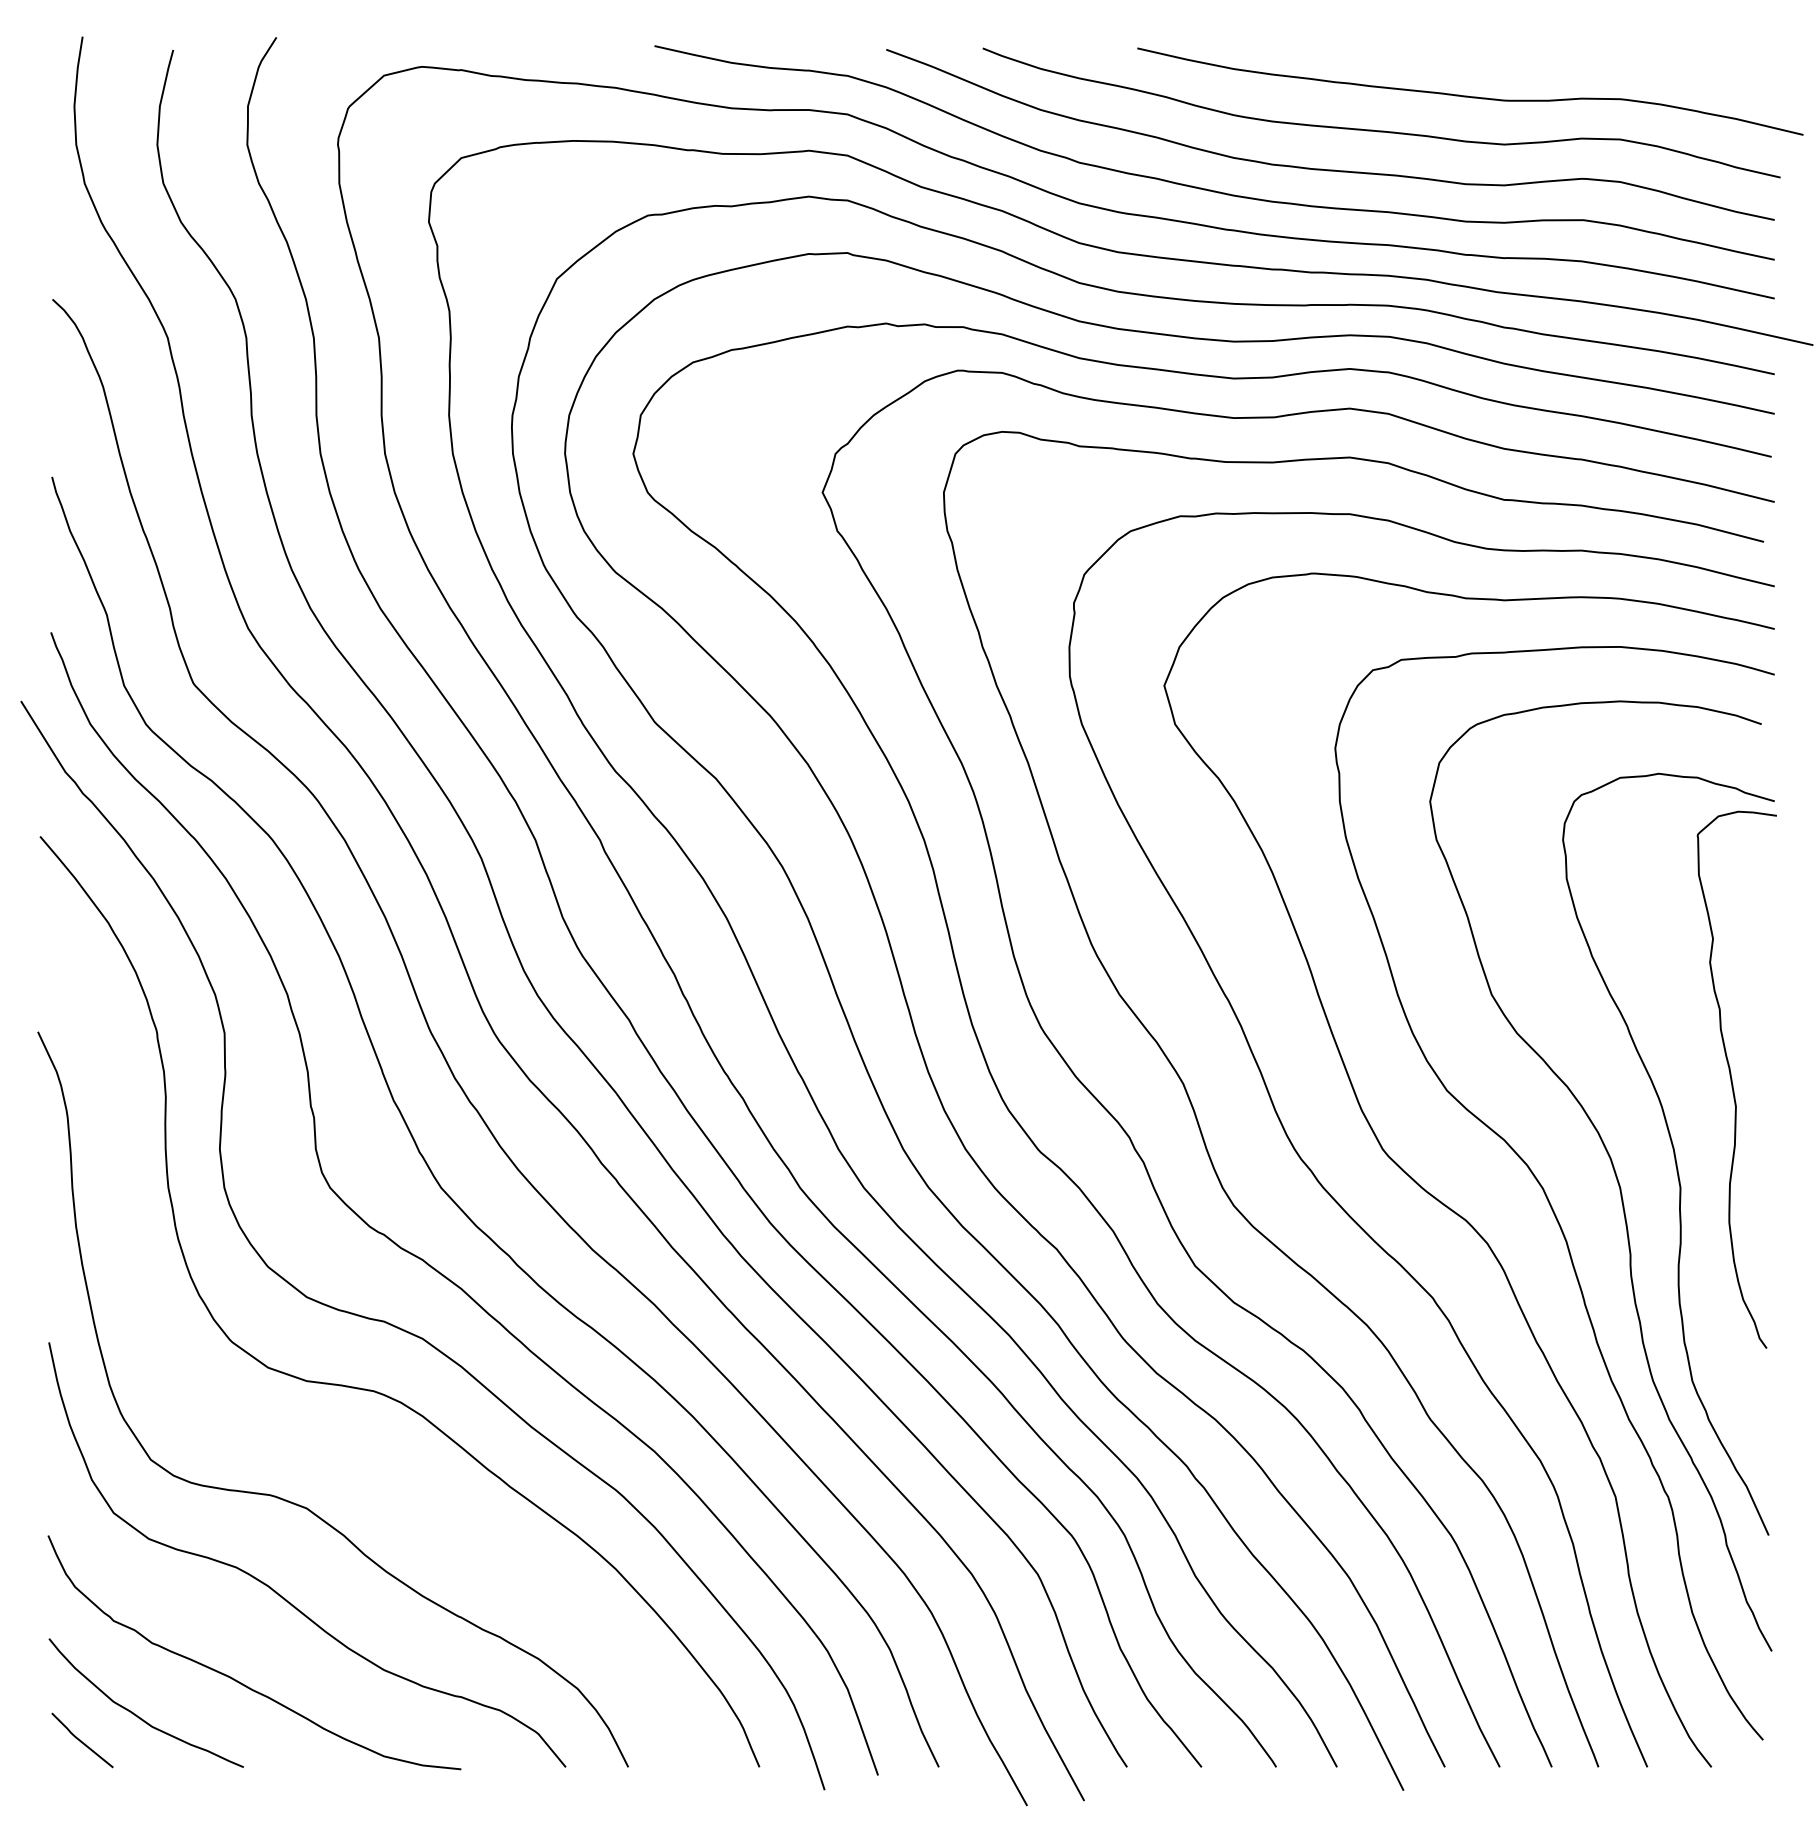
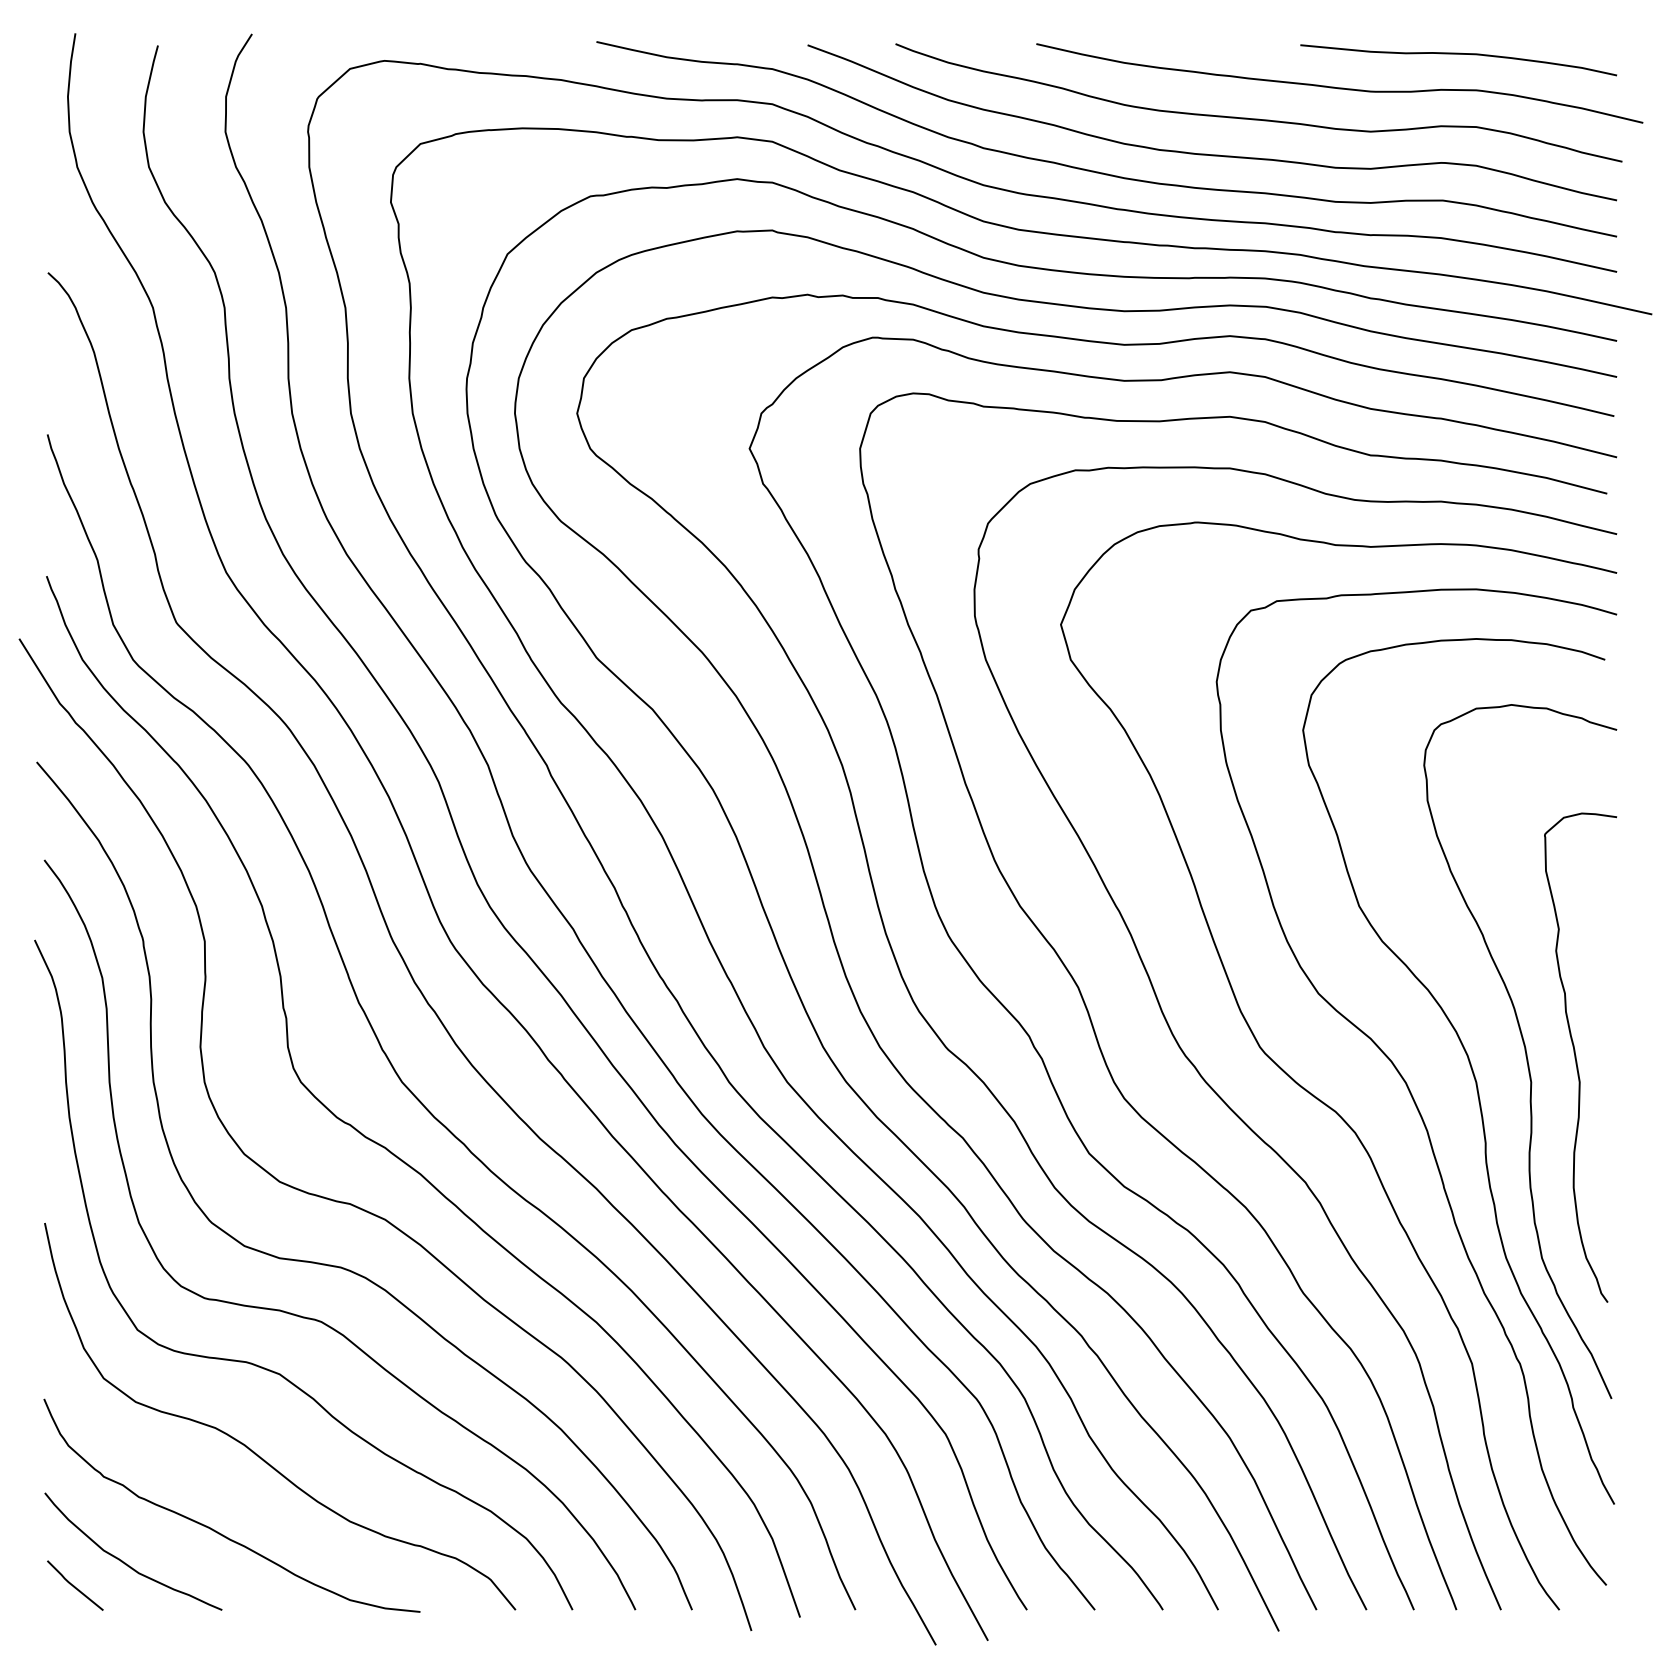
curve: (1600, 59) -> (1458, 54), added
curve: (1732, 1079) -> (1576, 1057), moved
curve: (345, 1447) -> (314, 1318), added

